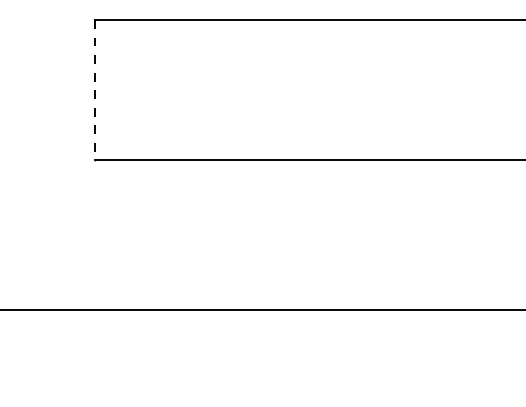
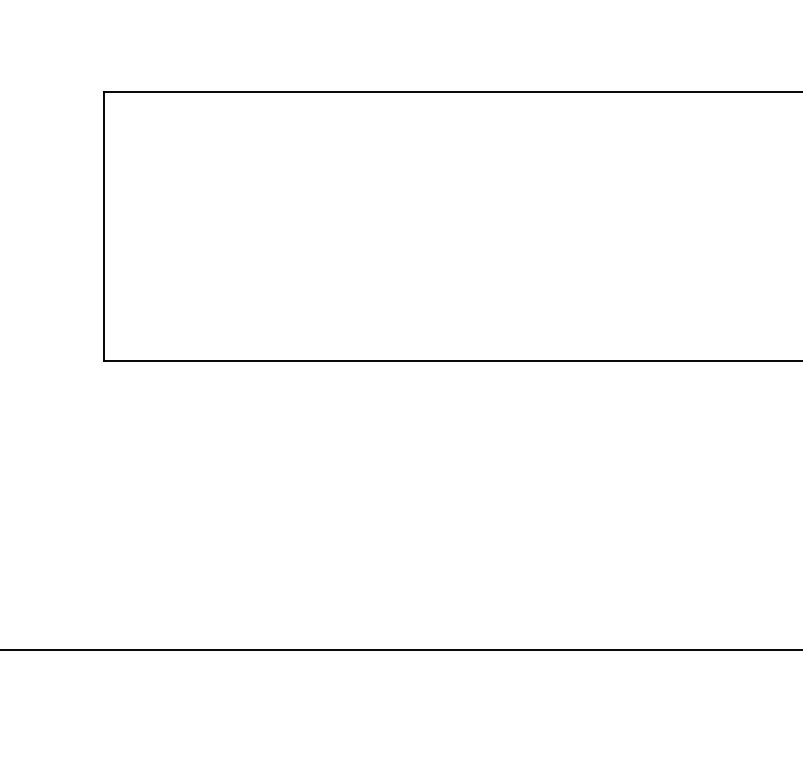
line: (94, 90) -> (104, 226), dashed -> solid

